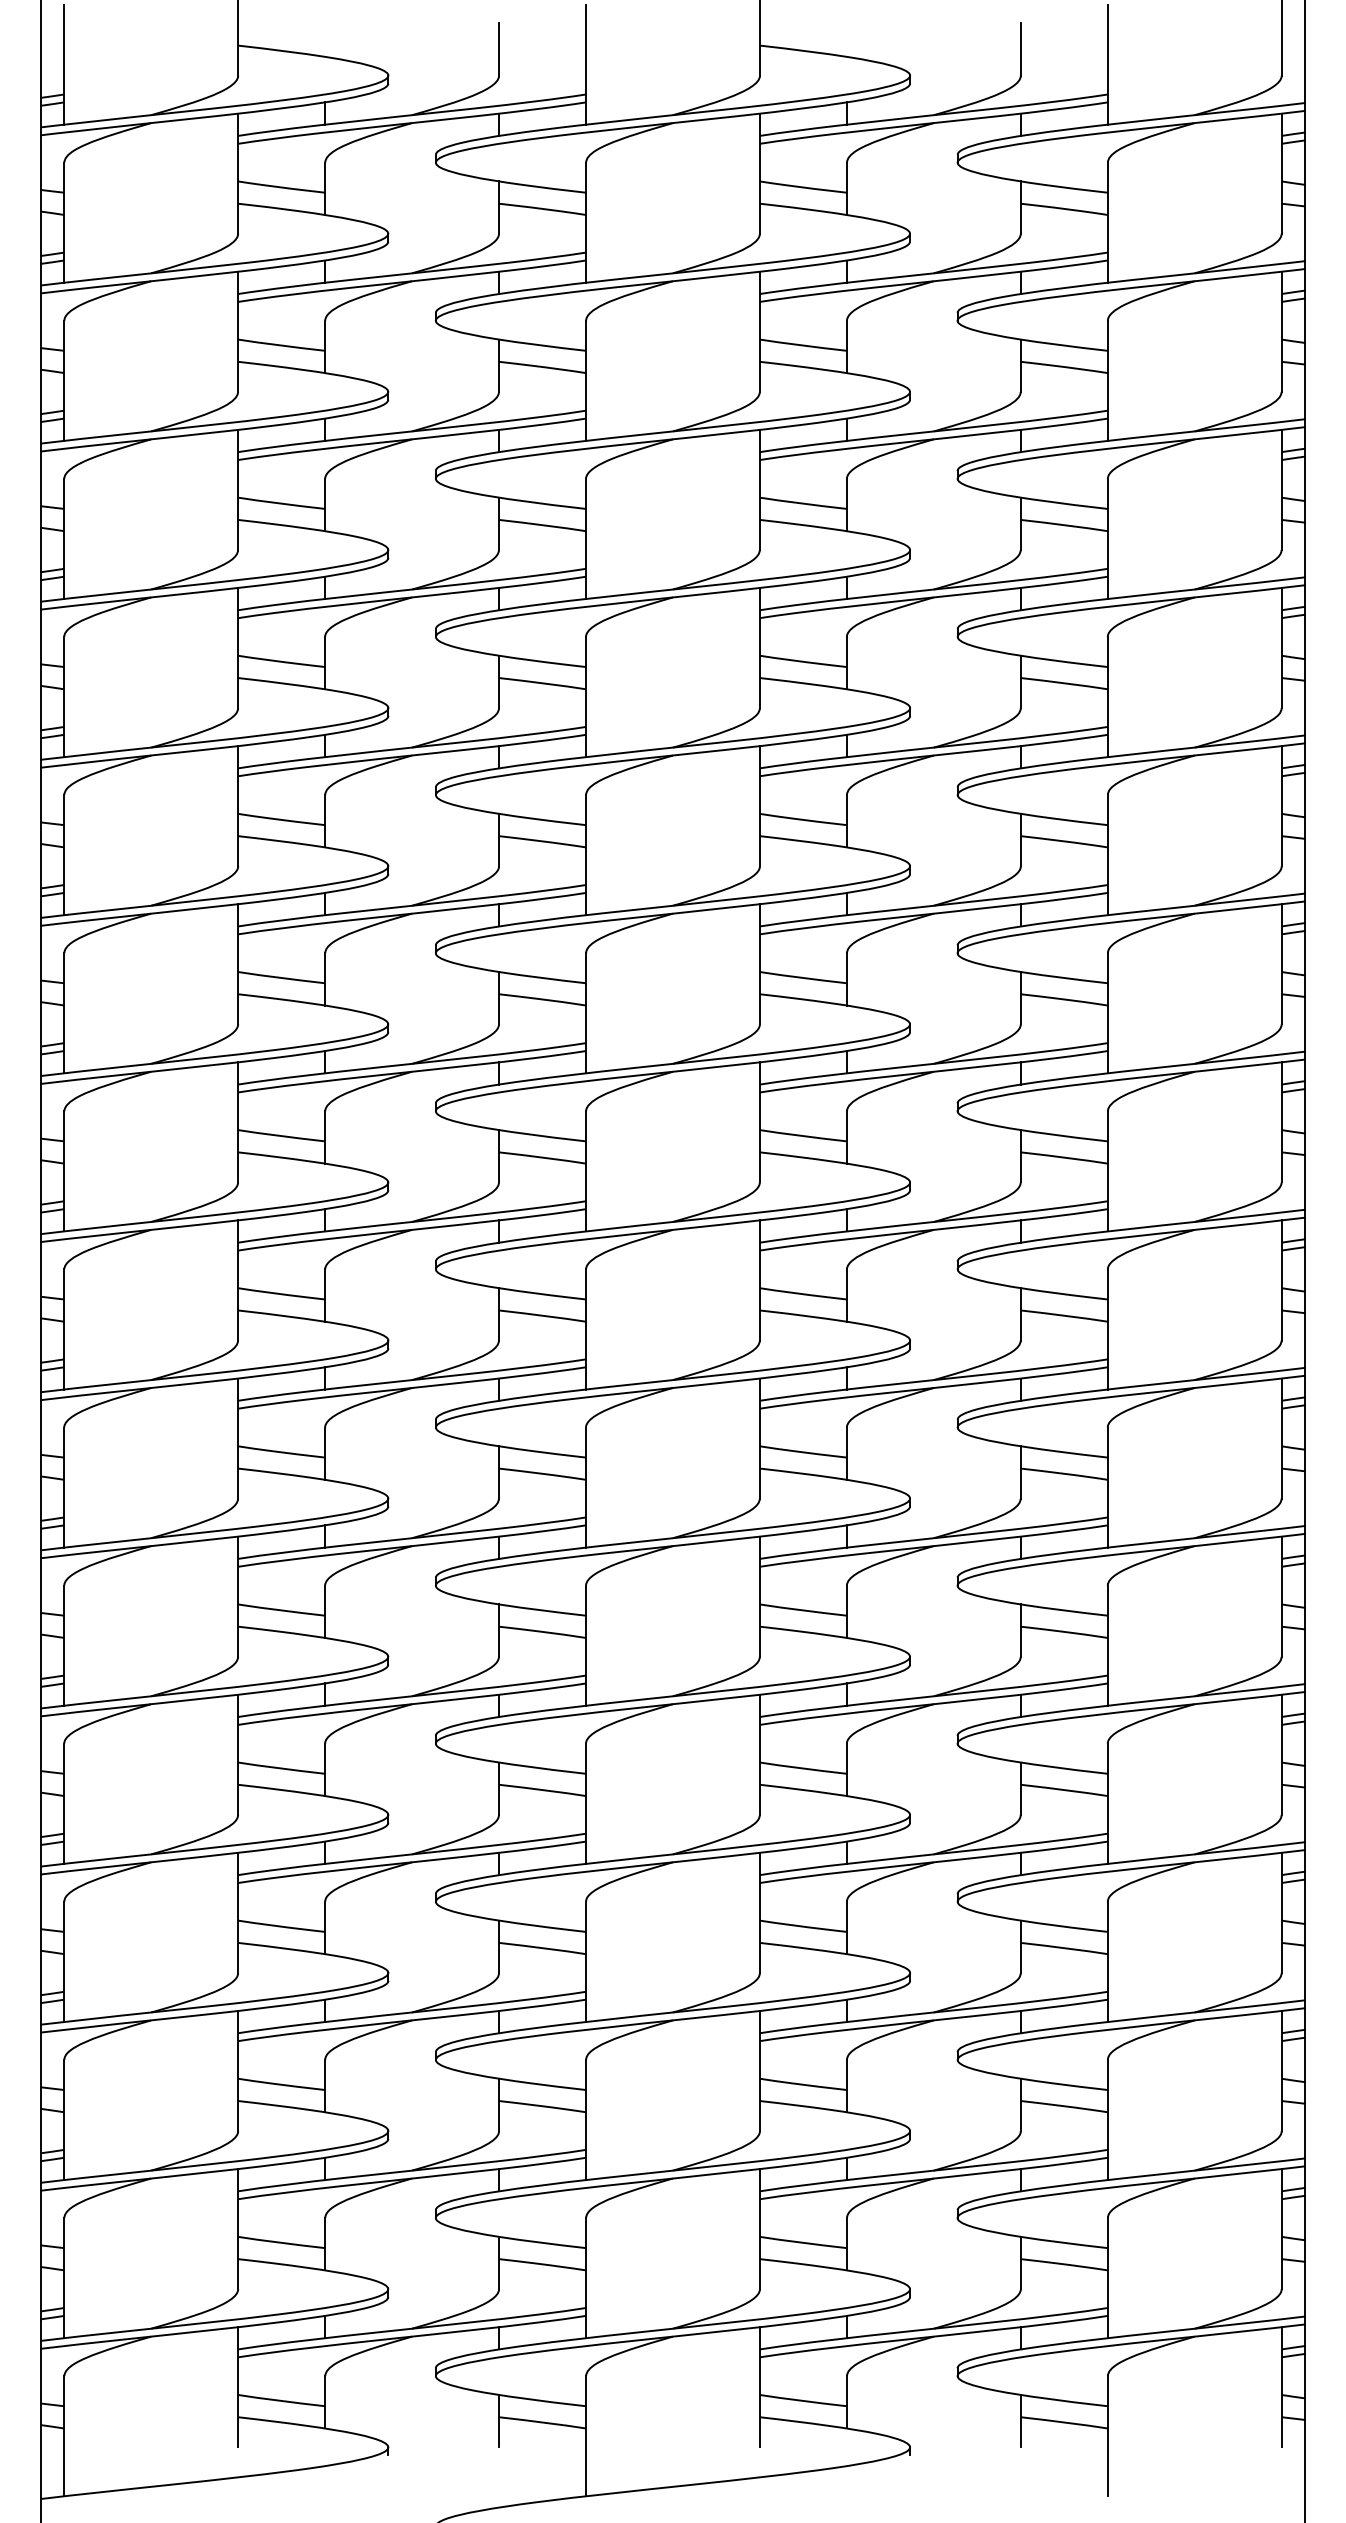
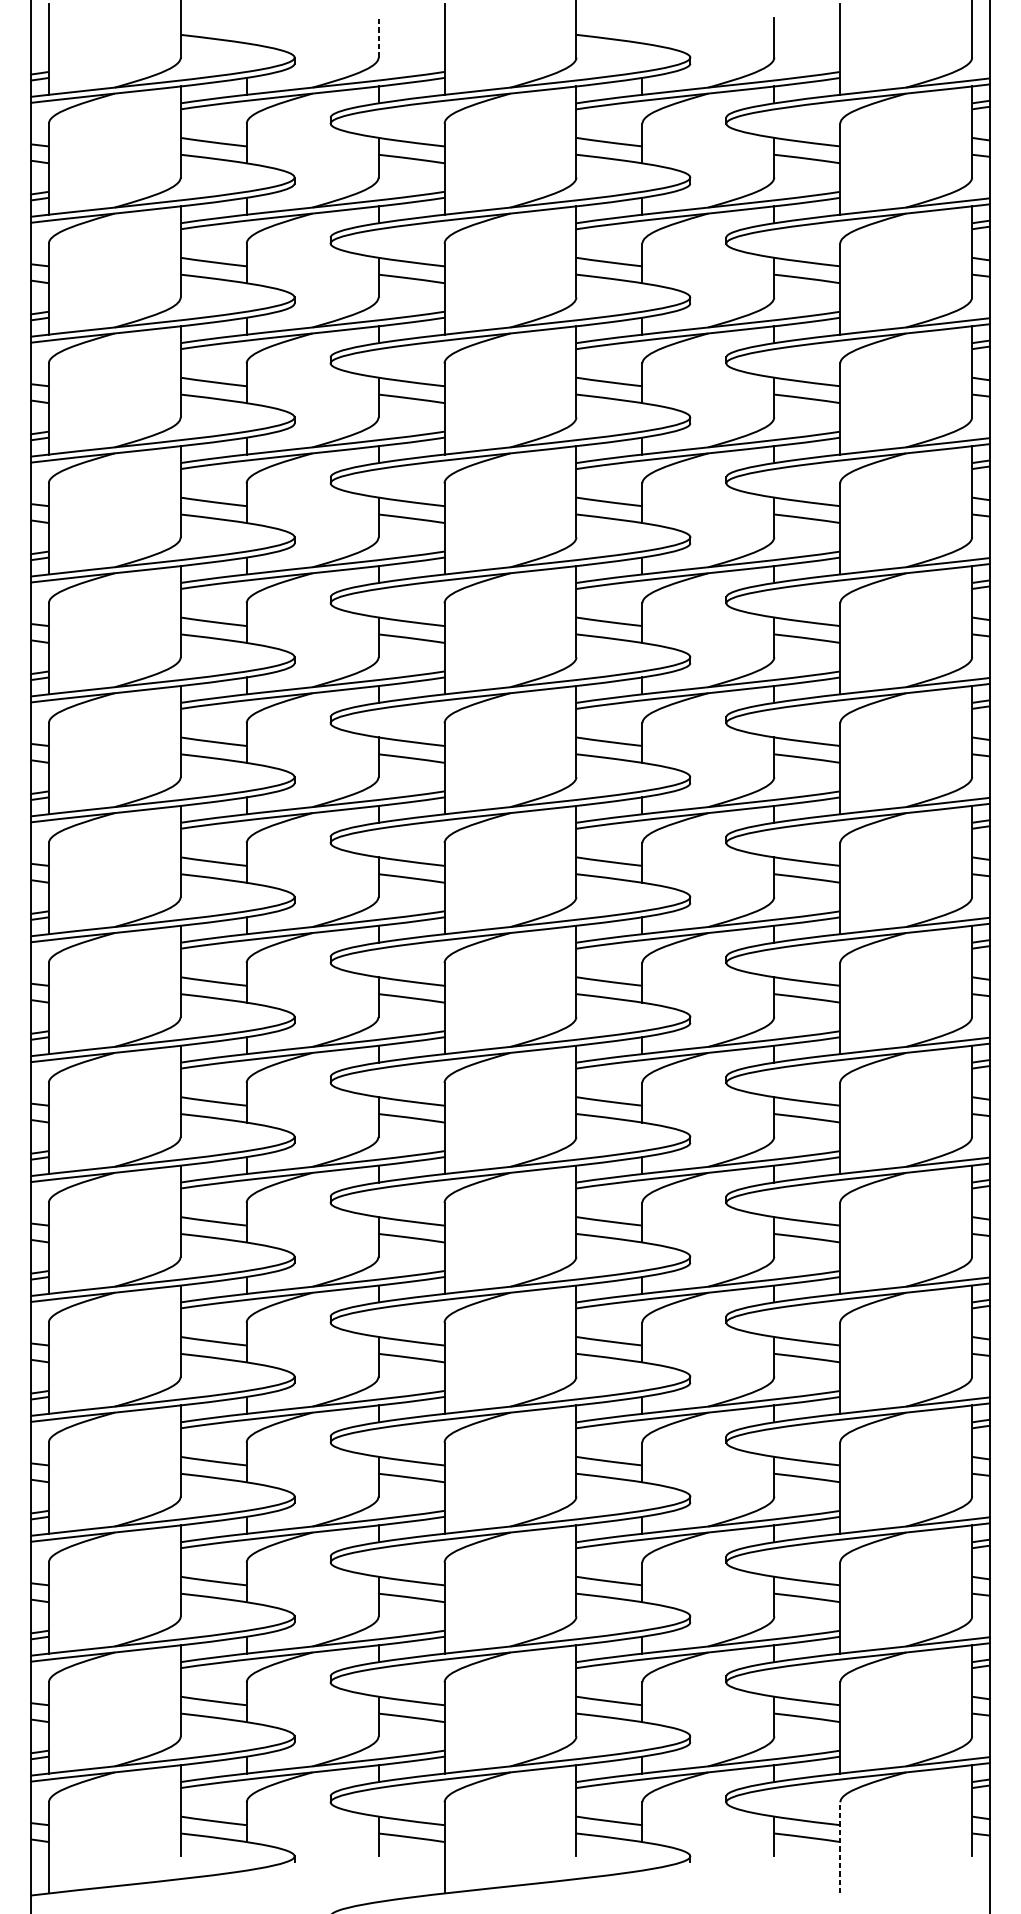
line: (499, 49) -> (378, 37), solid -> dashed
line: (1107, 2435) -> (840, 1847), solid -> dashed

